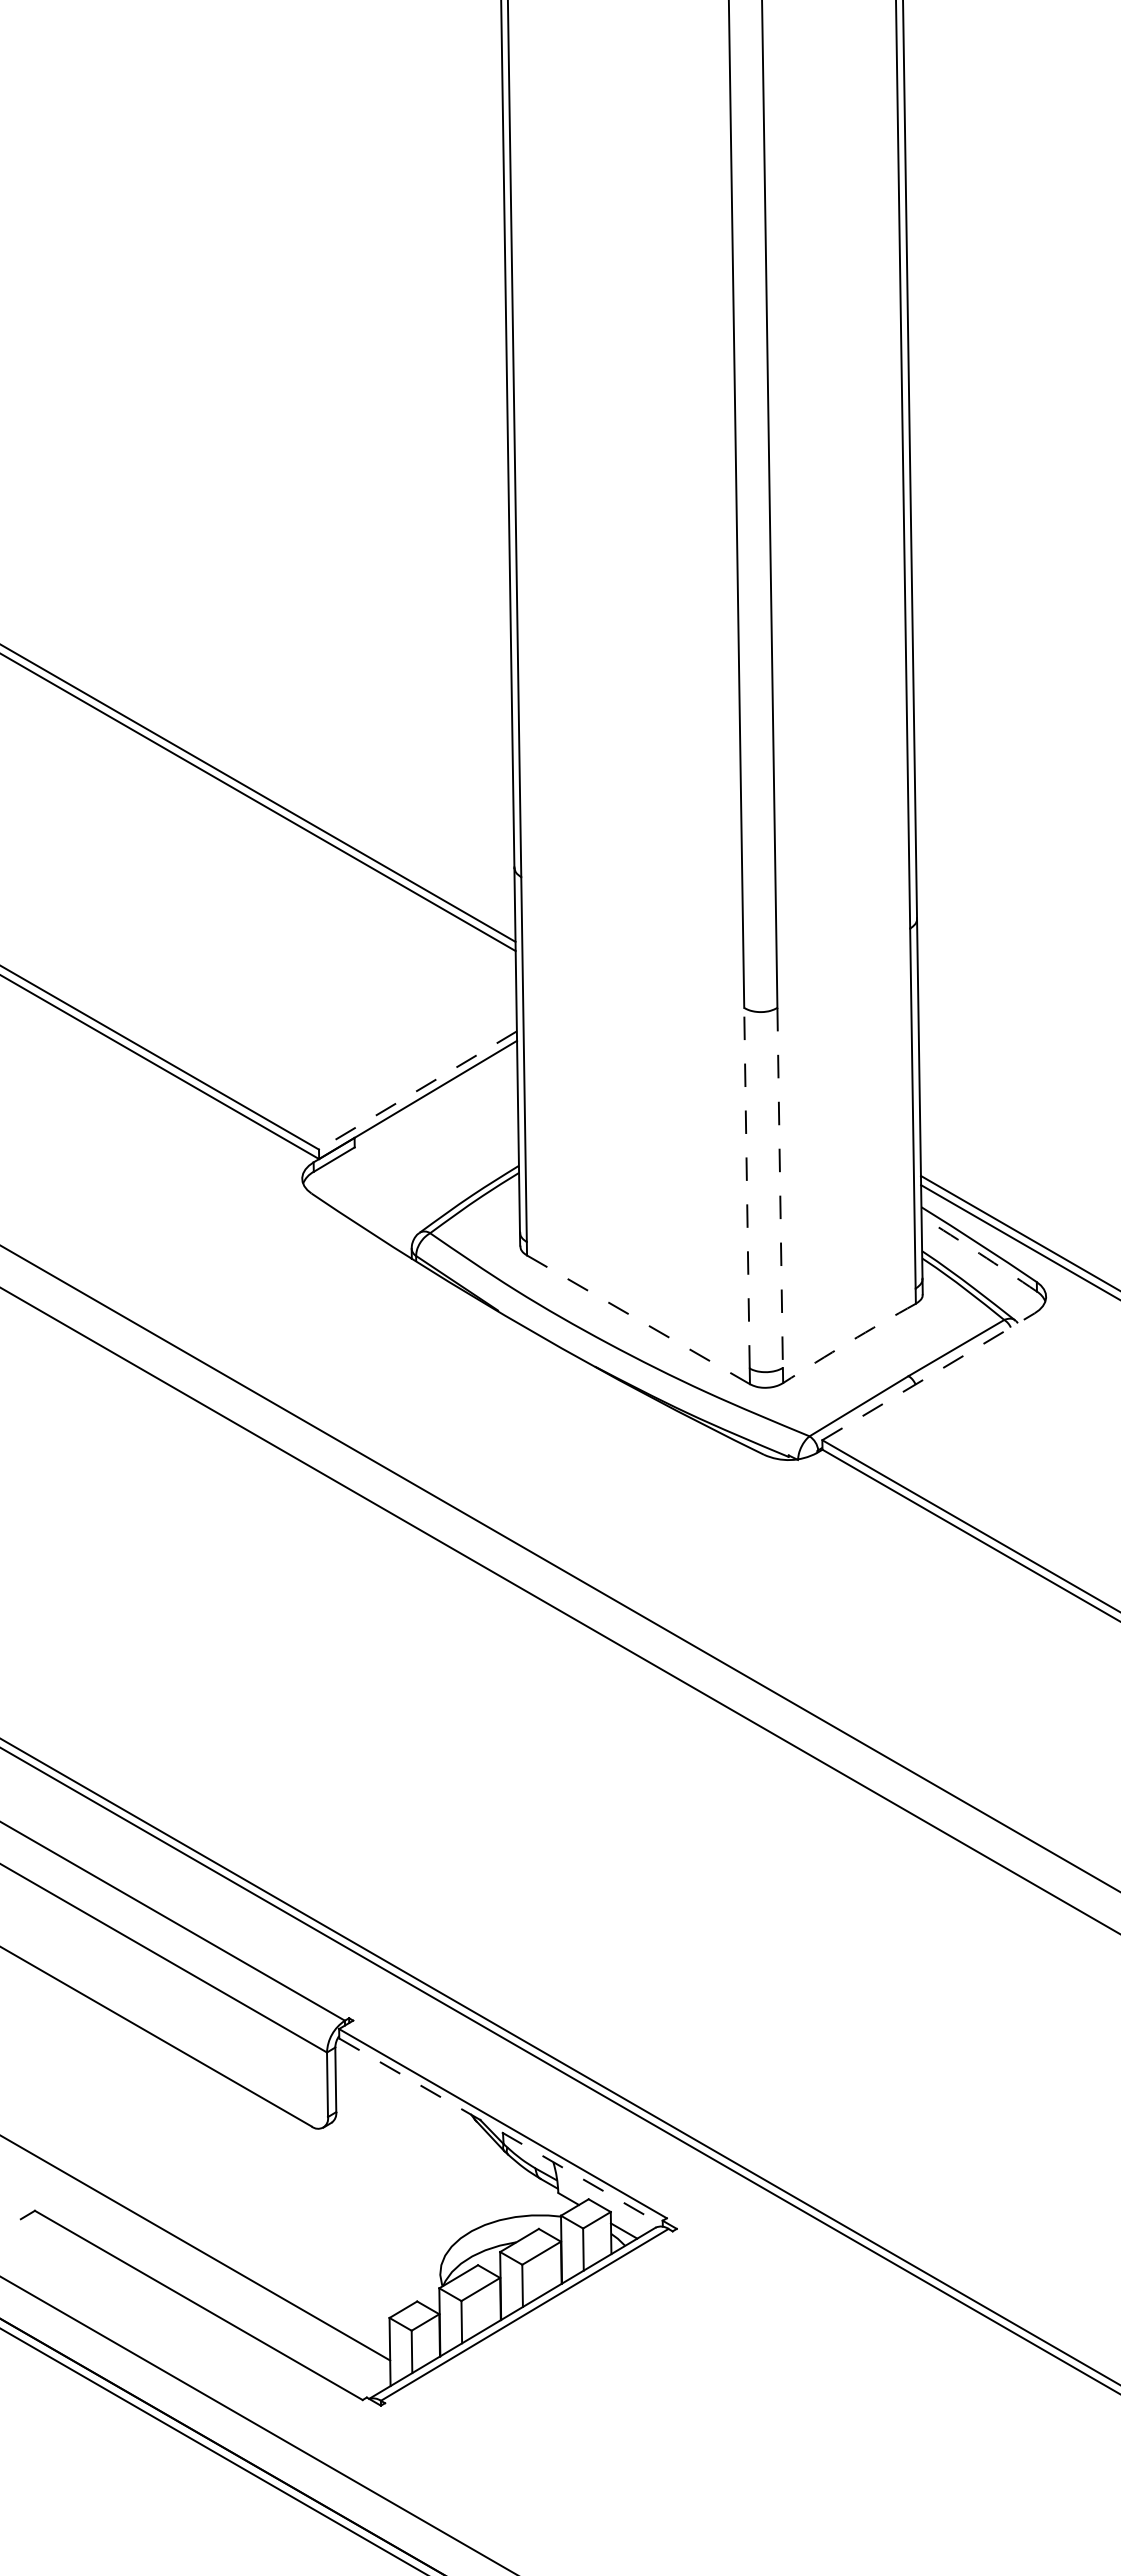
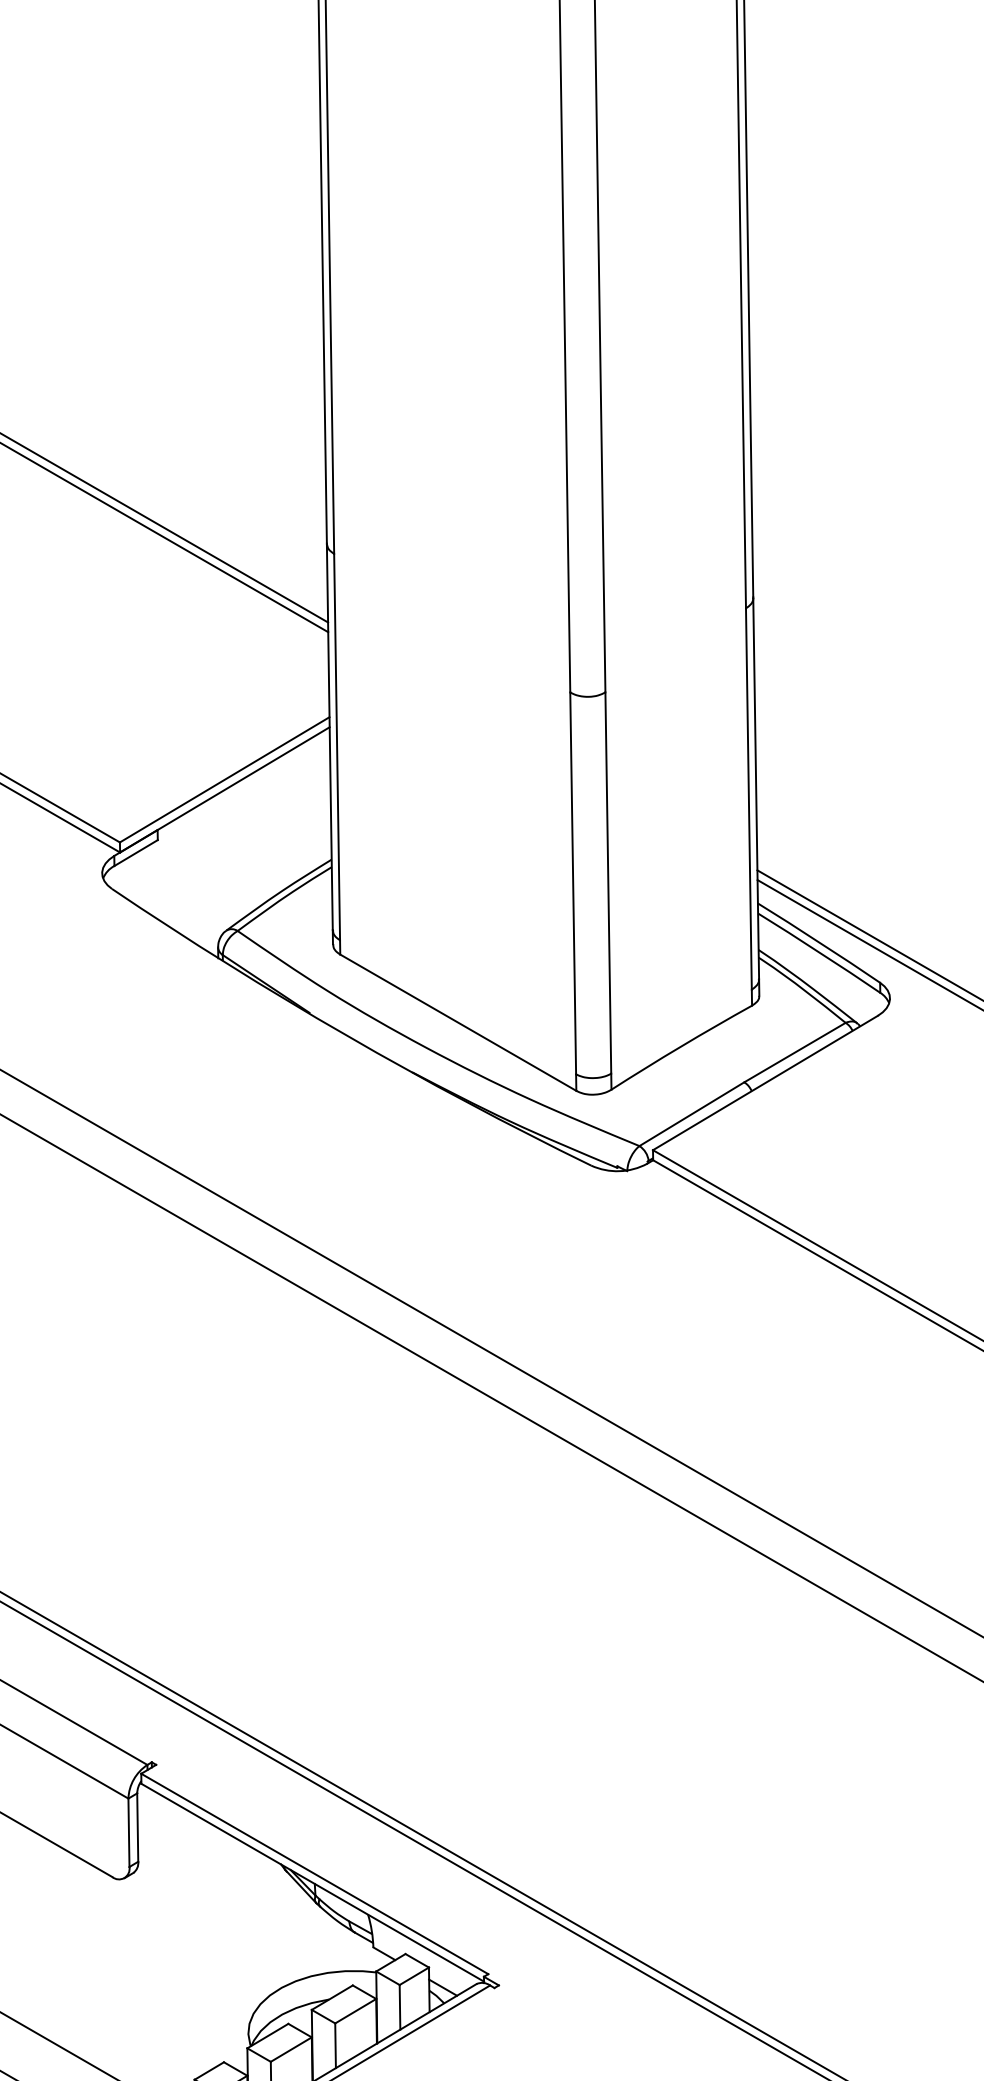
line: (417, 1090) -> (224, 779), dashed -> solid
line: (746, 1187) -> (572, 882), dashed -> solid
line: (780, 1188) -> (608, 883), dashed -> solid
arc: (979, 1253) -> (819, 952), dashed -> solid
line: (638, 1319) -> (458, 1022), dashed -> solid
arc: (848, 1342) -> (680, 1046), dashed -> solid
line: (928, 1376) -> (765, 1082), dashed -> solid
line: (501, 2131) -> (313, 1882), dashed -> solid

